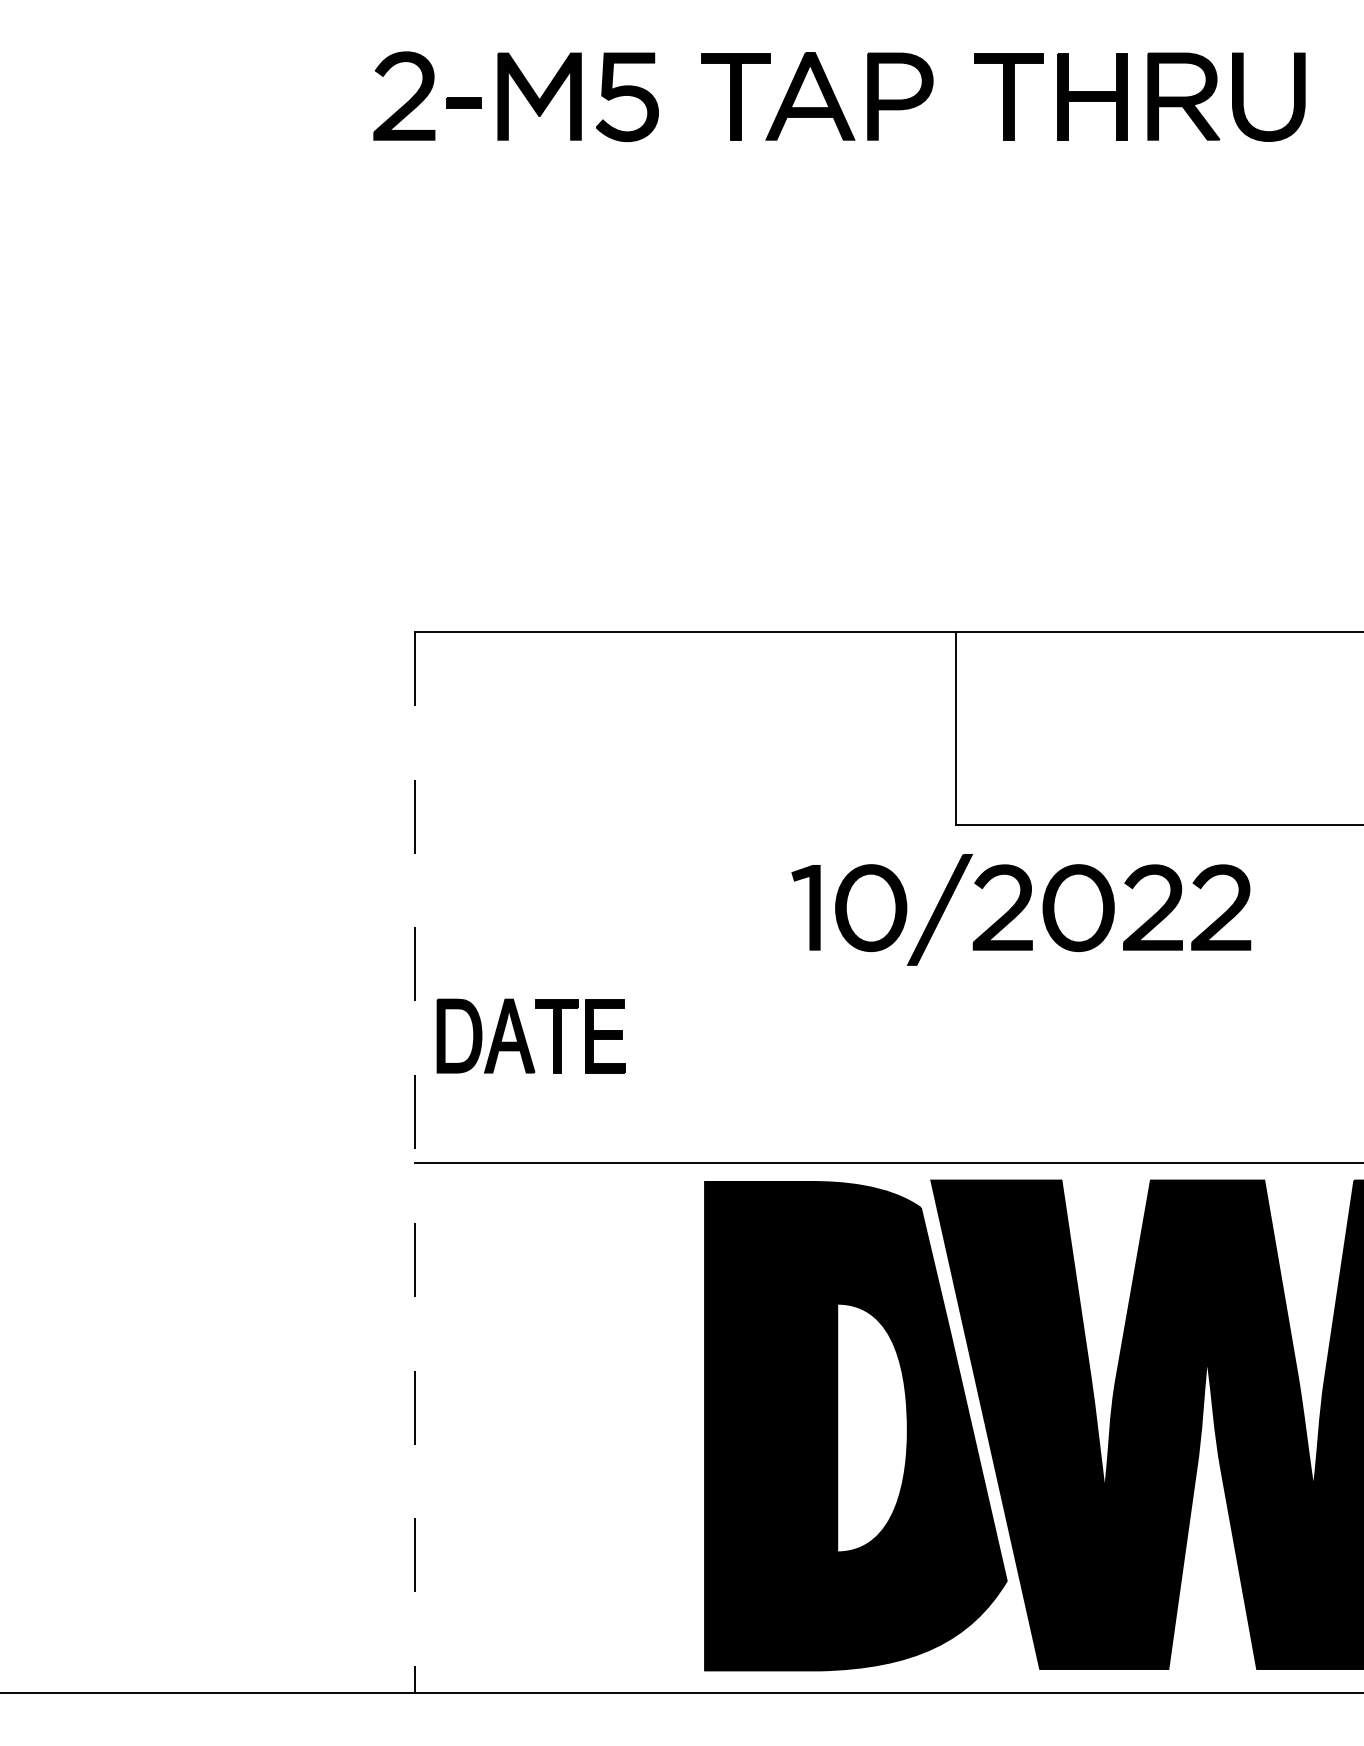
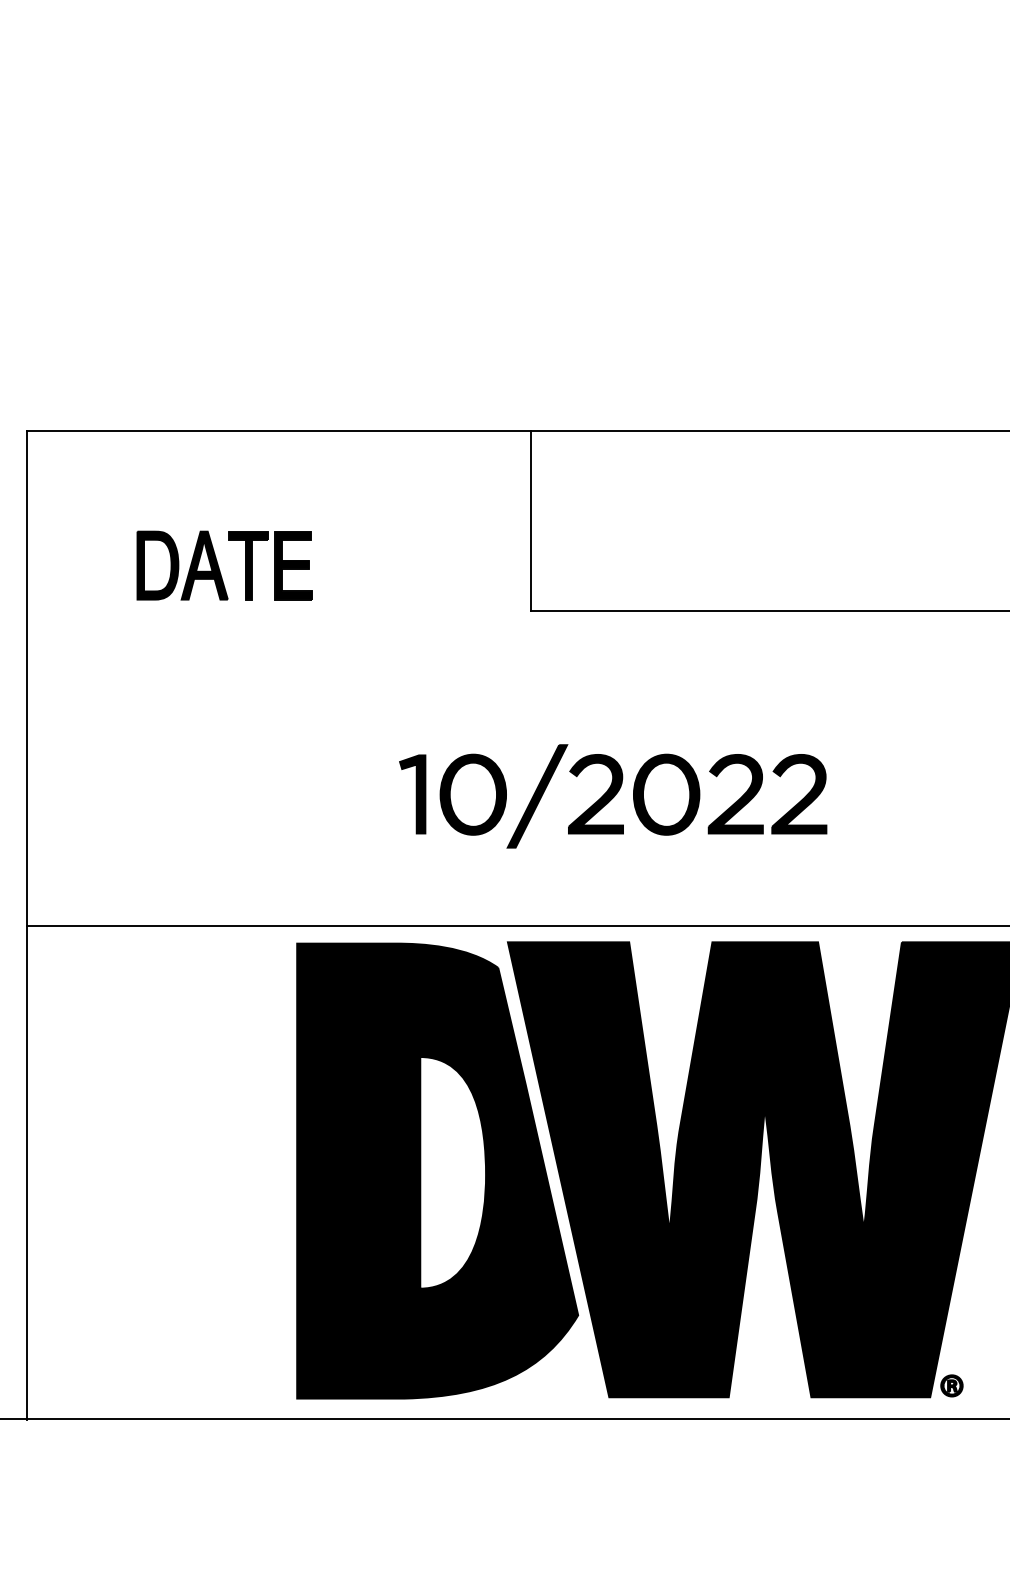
part: (1021, 909) -> (613, 796), moved
part: (530, 1035) -> (224, 565), moved
line: (414, 1162) -> (26, 925), dashed -> solid

